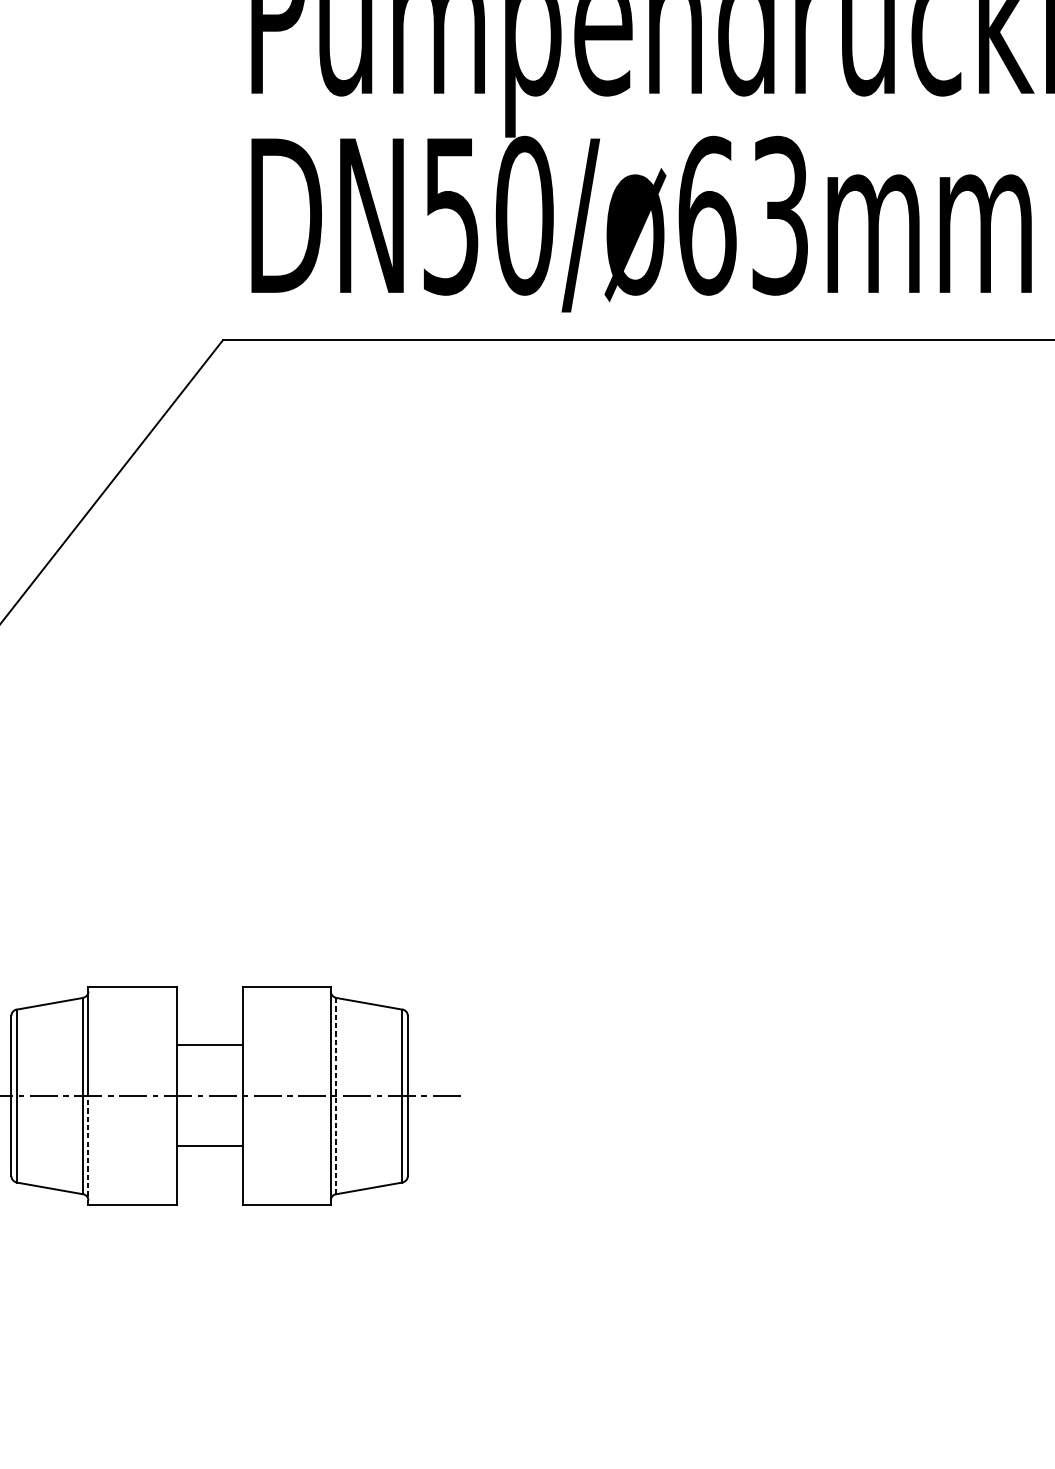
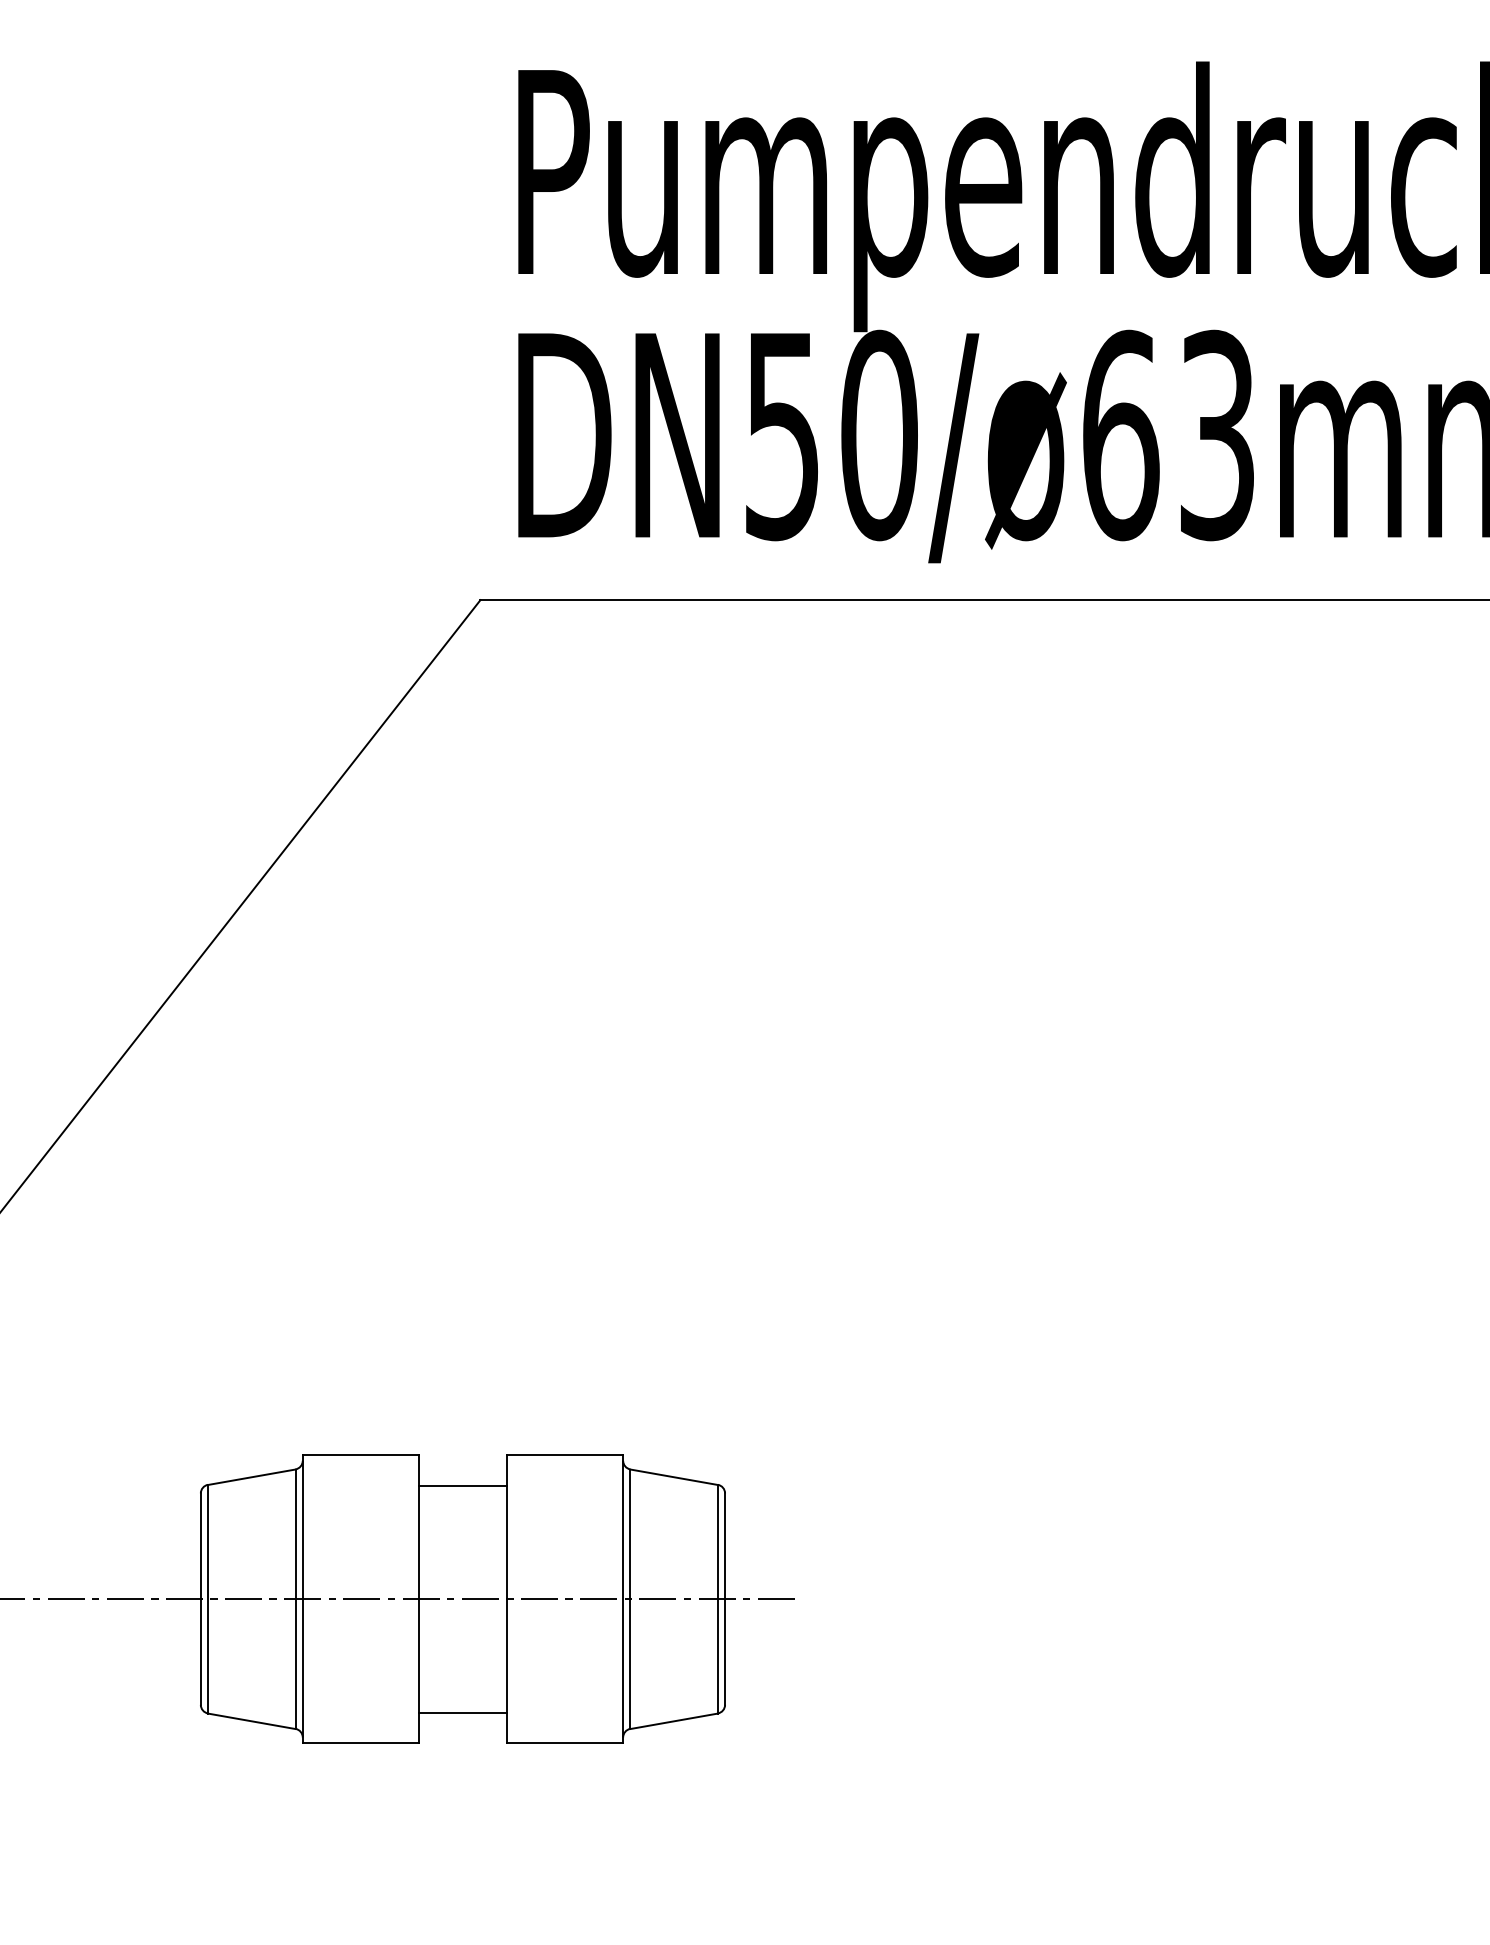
line: (209, 1044) -> (462, 1485), moved
line: (336, 1096) -> (630, 1599), dashed -> solid
line: (209, 1146) -> (462, 1712), moved
line: (88, 1149) -> (302, 1670), dashed -> solid

